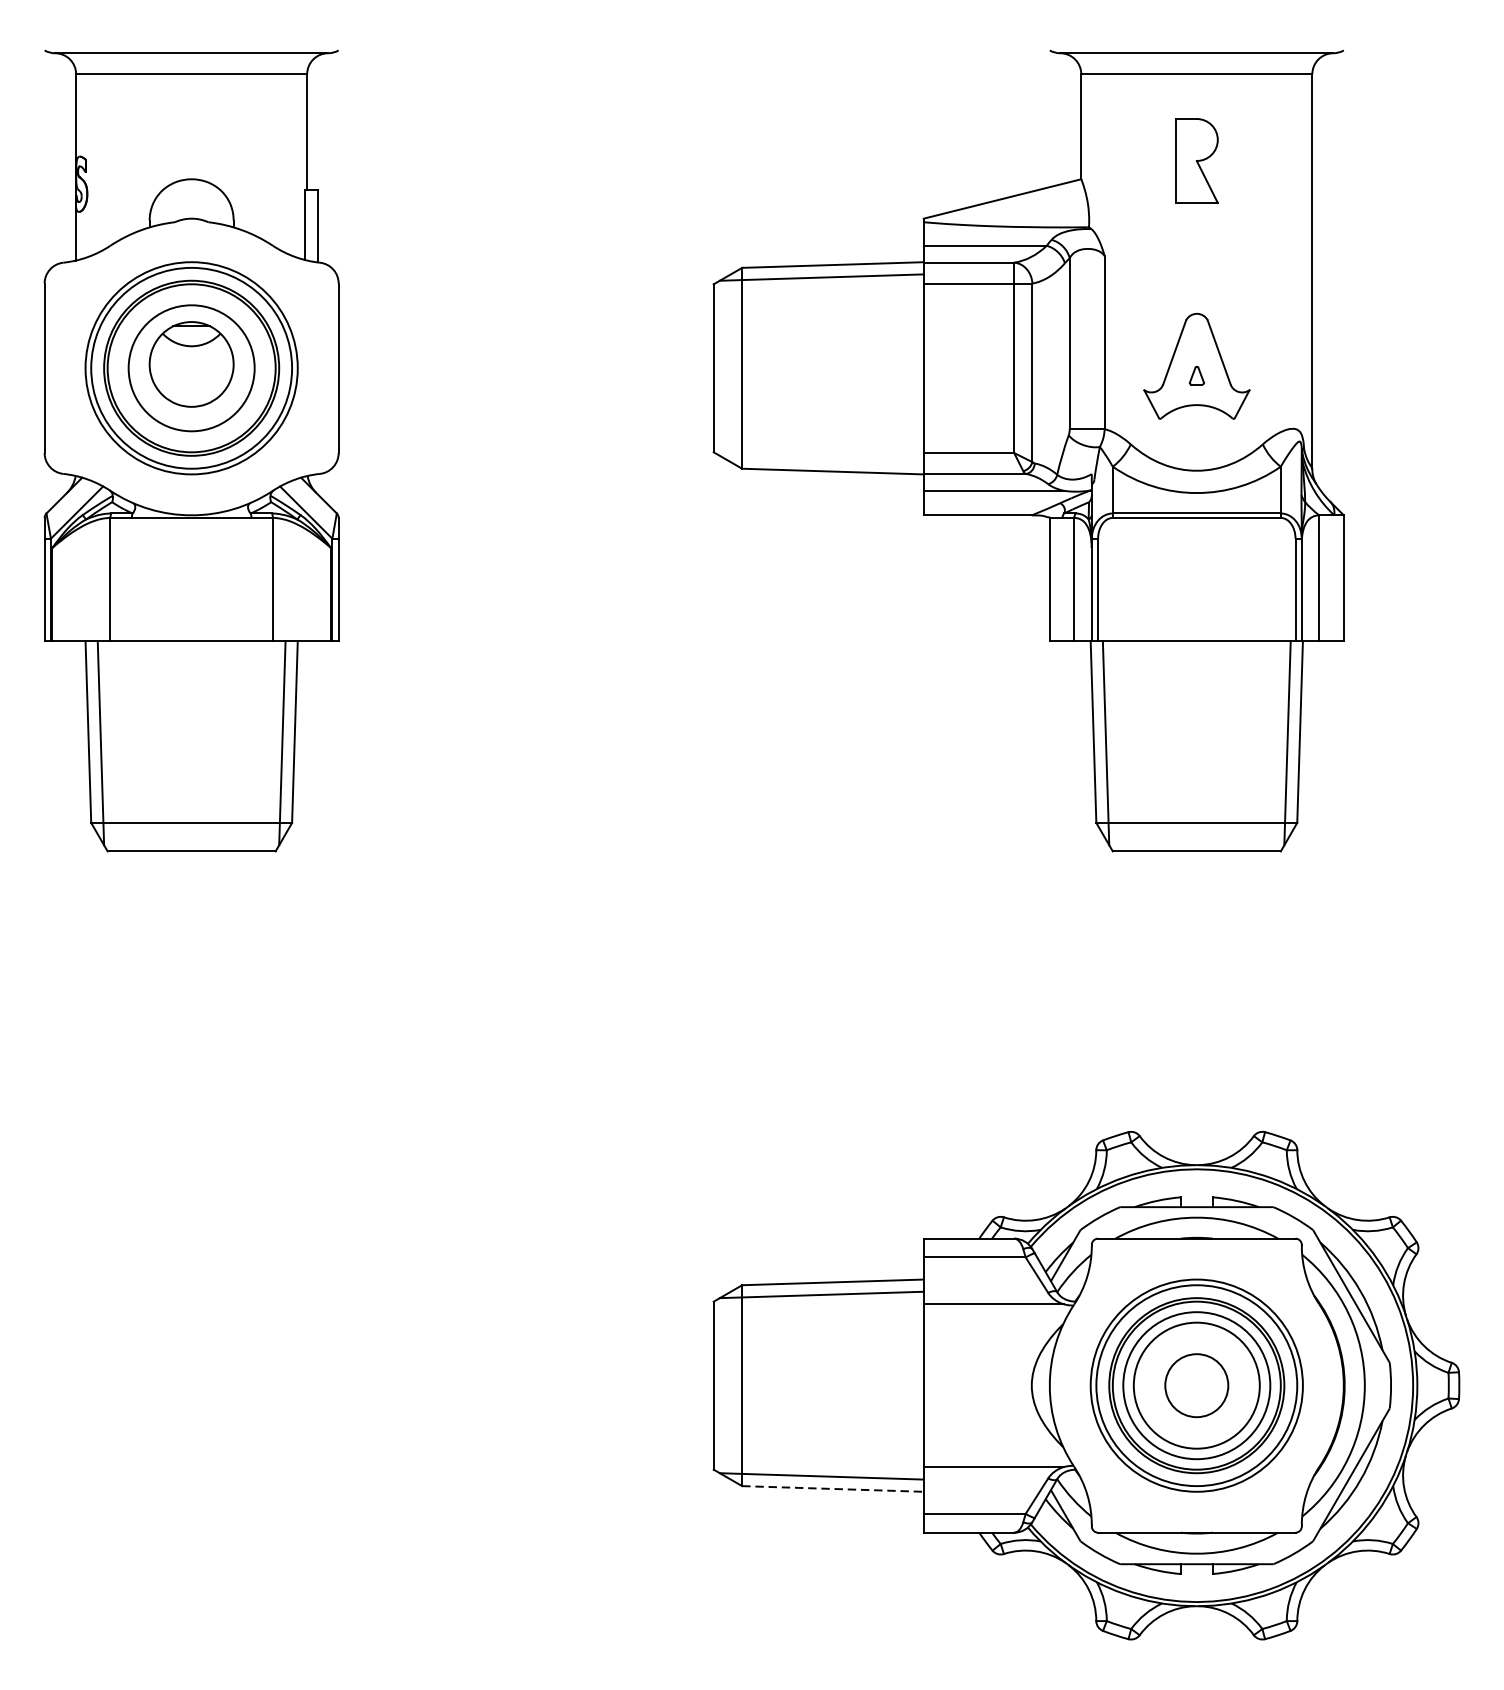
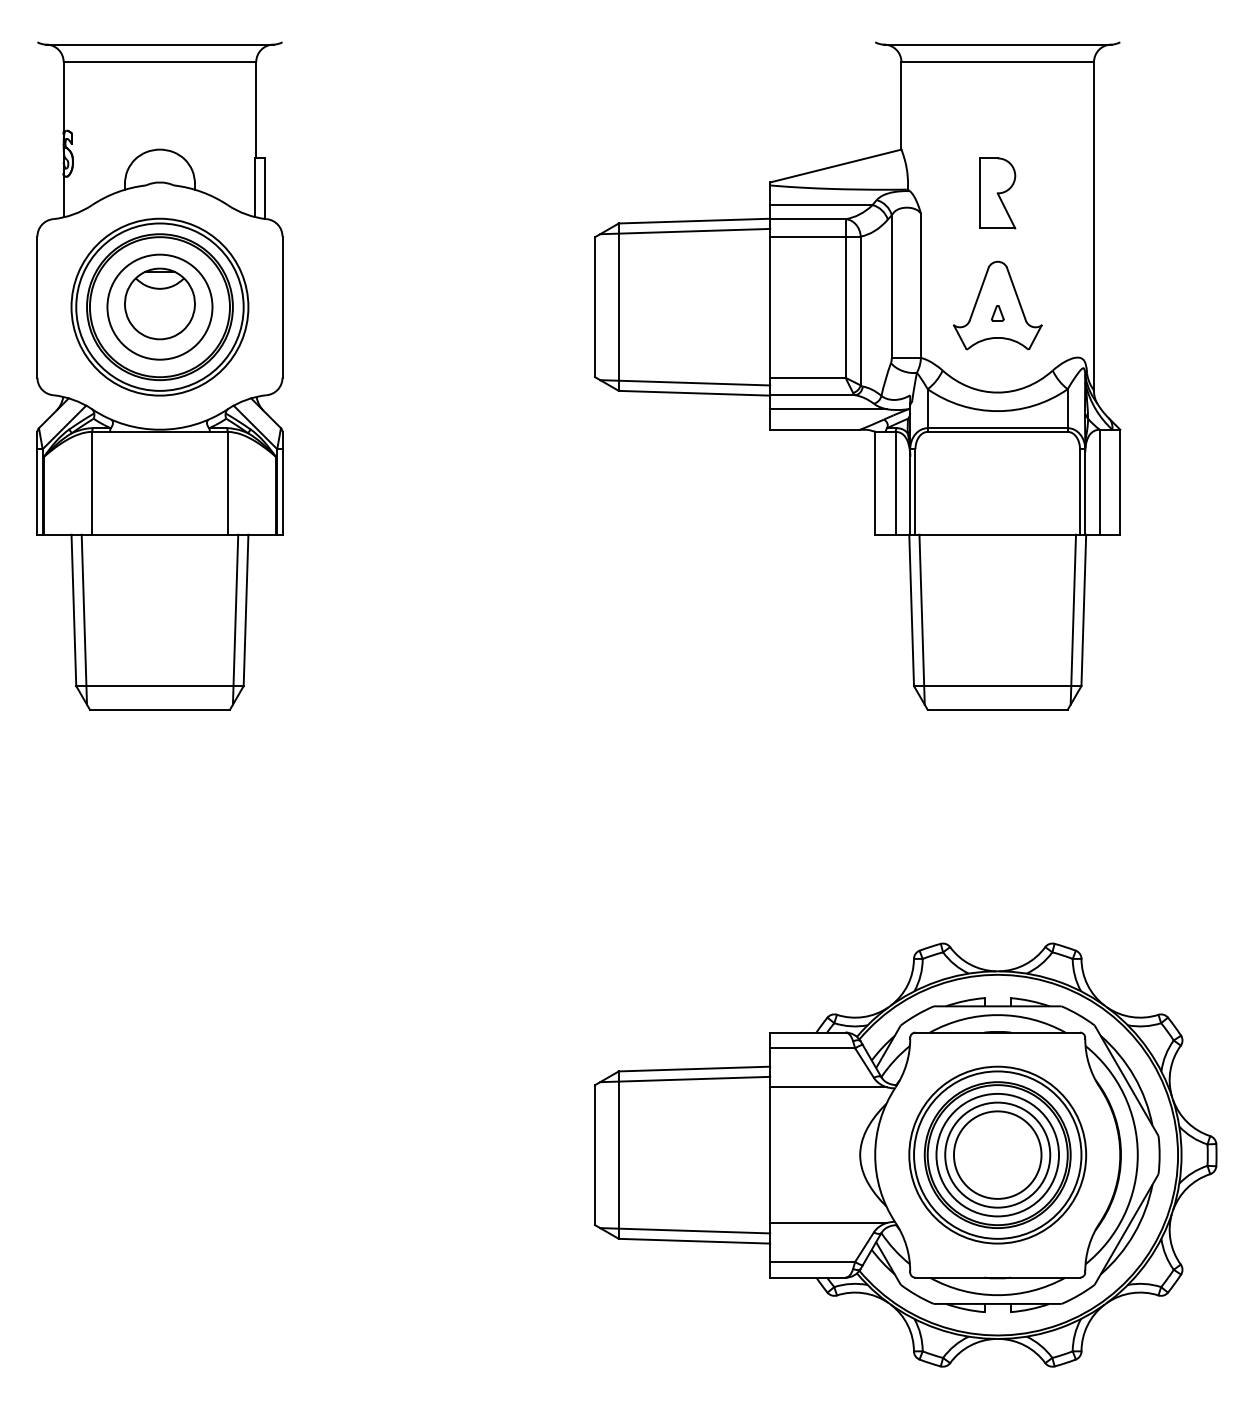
part: (1196, 161) -> (997, 193), moved
line: (822, 458) -> (685, 382), added
circle: (1196, 1384) -> (997, 1154), size x1.67
line: (832, 1489) -> (694, 1241), dashed -> solid

